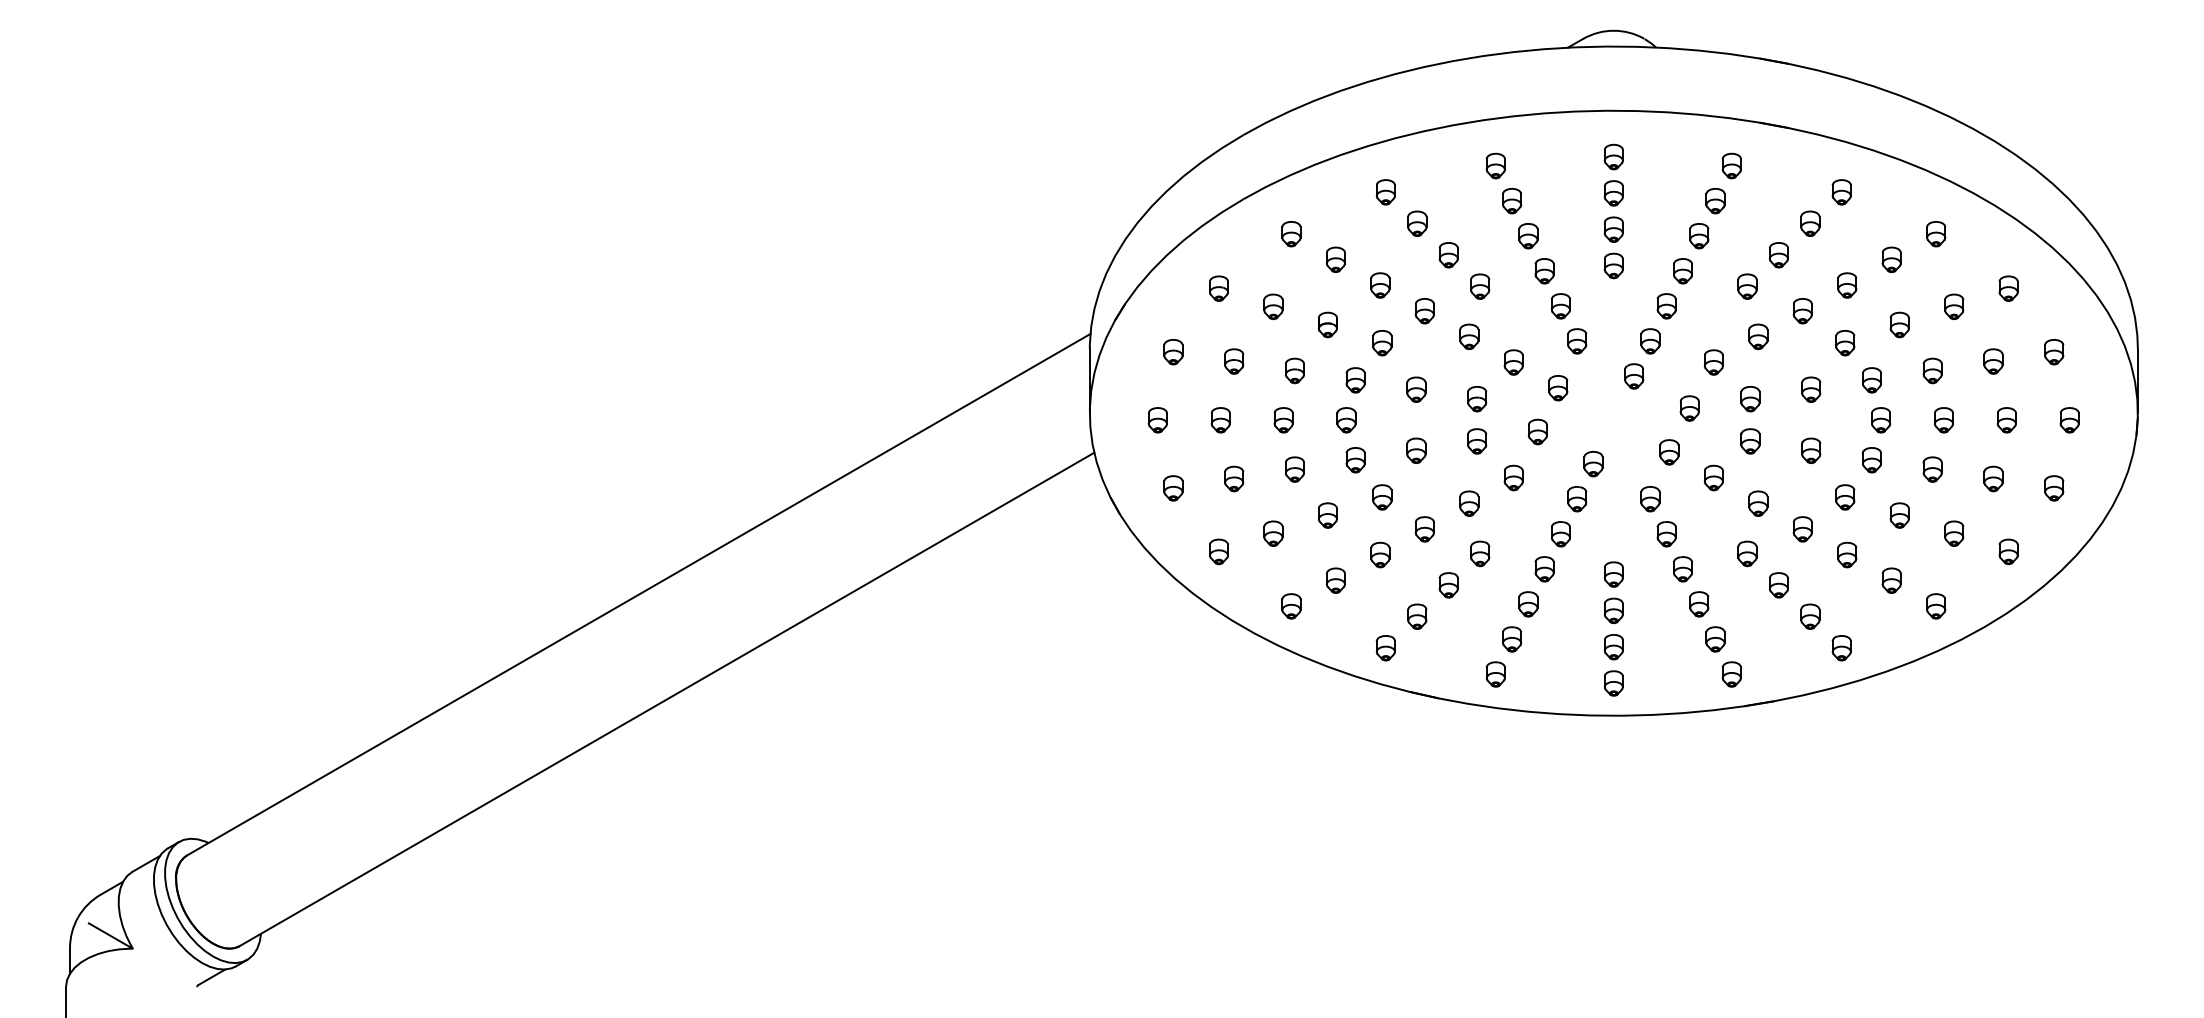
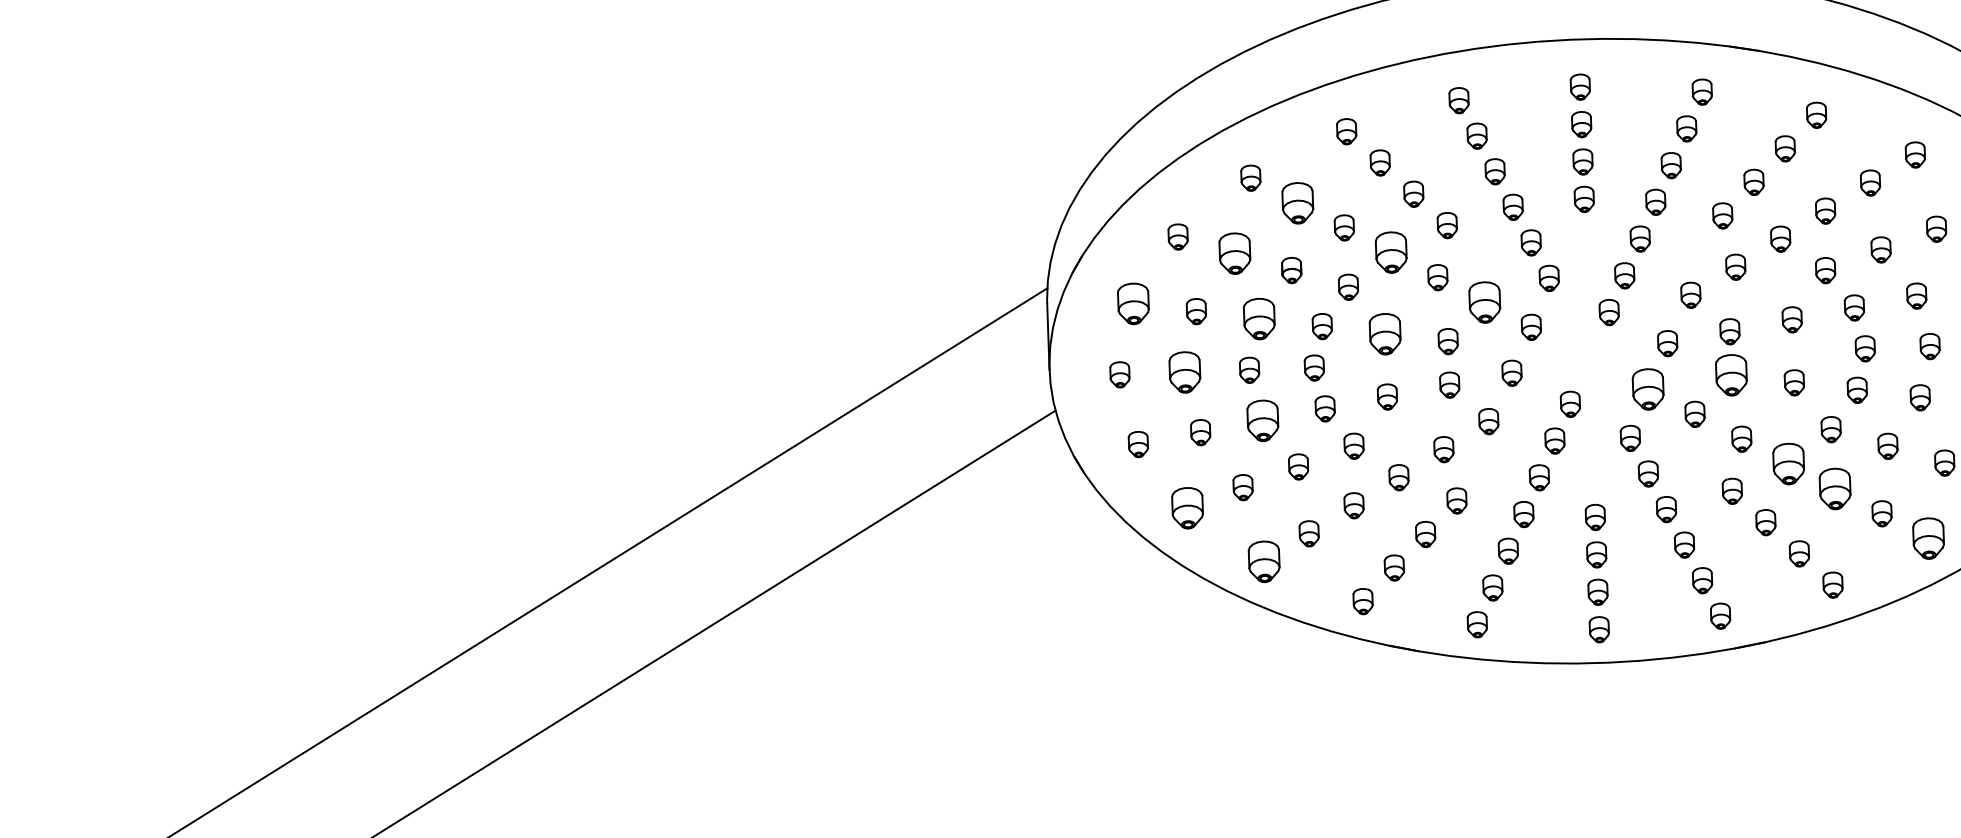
part: (1335, 259) -> (1297, 202), size x1.6
part: (1273, 306) -> (1235, 253), size x1.6
part: (1424, 311) -> (1390, 253), size x1.6
part: (1173, 352) -> (1133, 304), size x1.6
part: (1513, 362) -> (1484, 302), size x1.6
part: (1294, 370) -> (1258, 318), size x1.6
part: (1416, 389) -> (1385, 333), size x1.6
part: (1220, 420) -> (1184, 372), size x1.6
part: (1750, 441) -> (1731, 375), size x1.6
part: (1669, 452) -> (1648, 389), size x1.6
part: (1294, 469) -> (1262, 420), size x1.6
part: (1802, 529) -> (1788, 464), size x1.6
part: (1218, 551) -> (1187, 507), size x1.6
part: (1847, 554) -> (1835, 488), size x1.6
part: (1291, 606) -> (1264, 561), size x1.6
part: (1936, 606) -> (1929, 538), size x1.6

